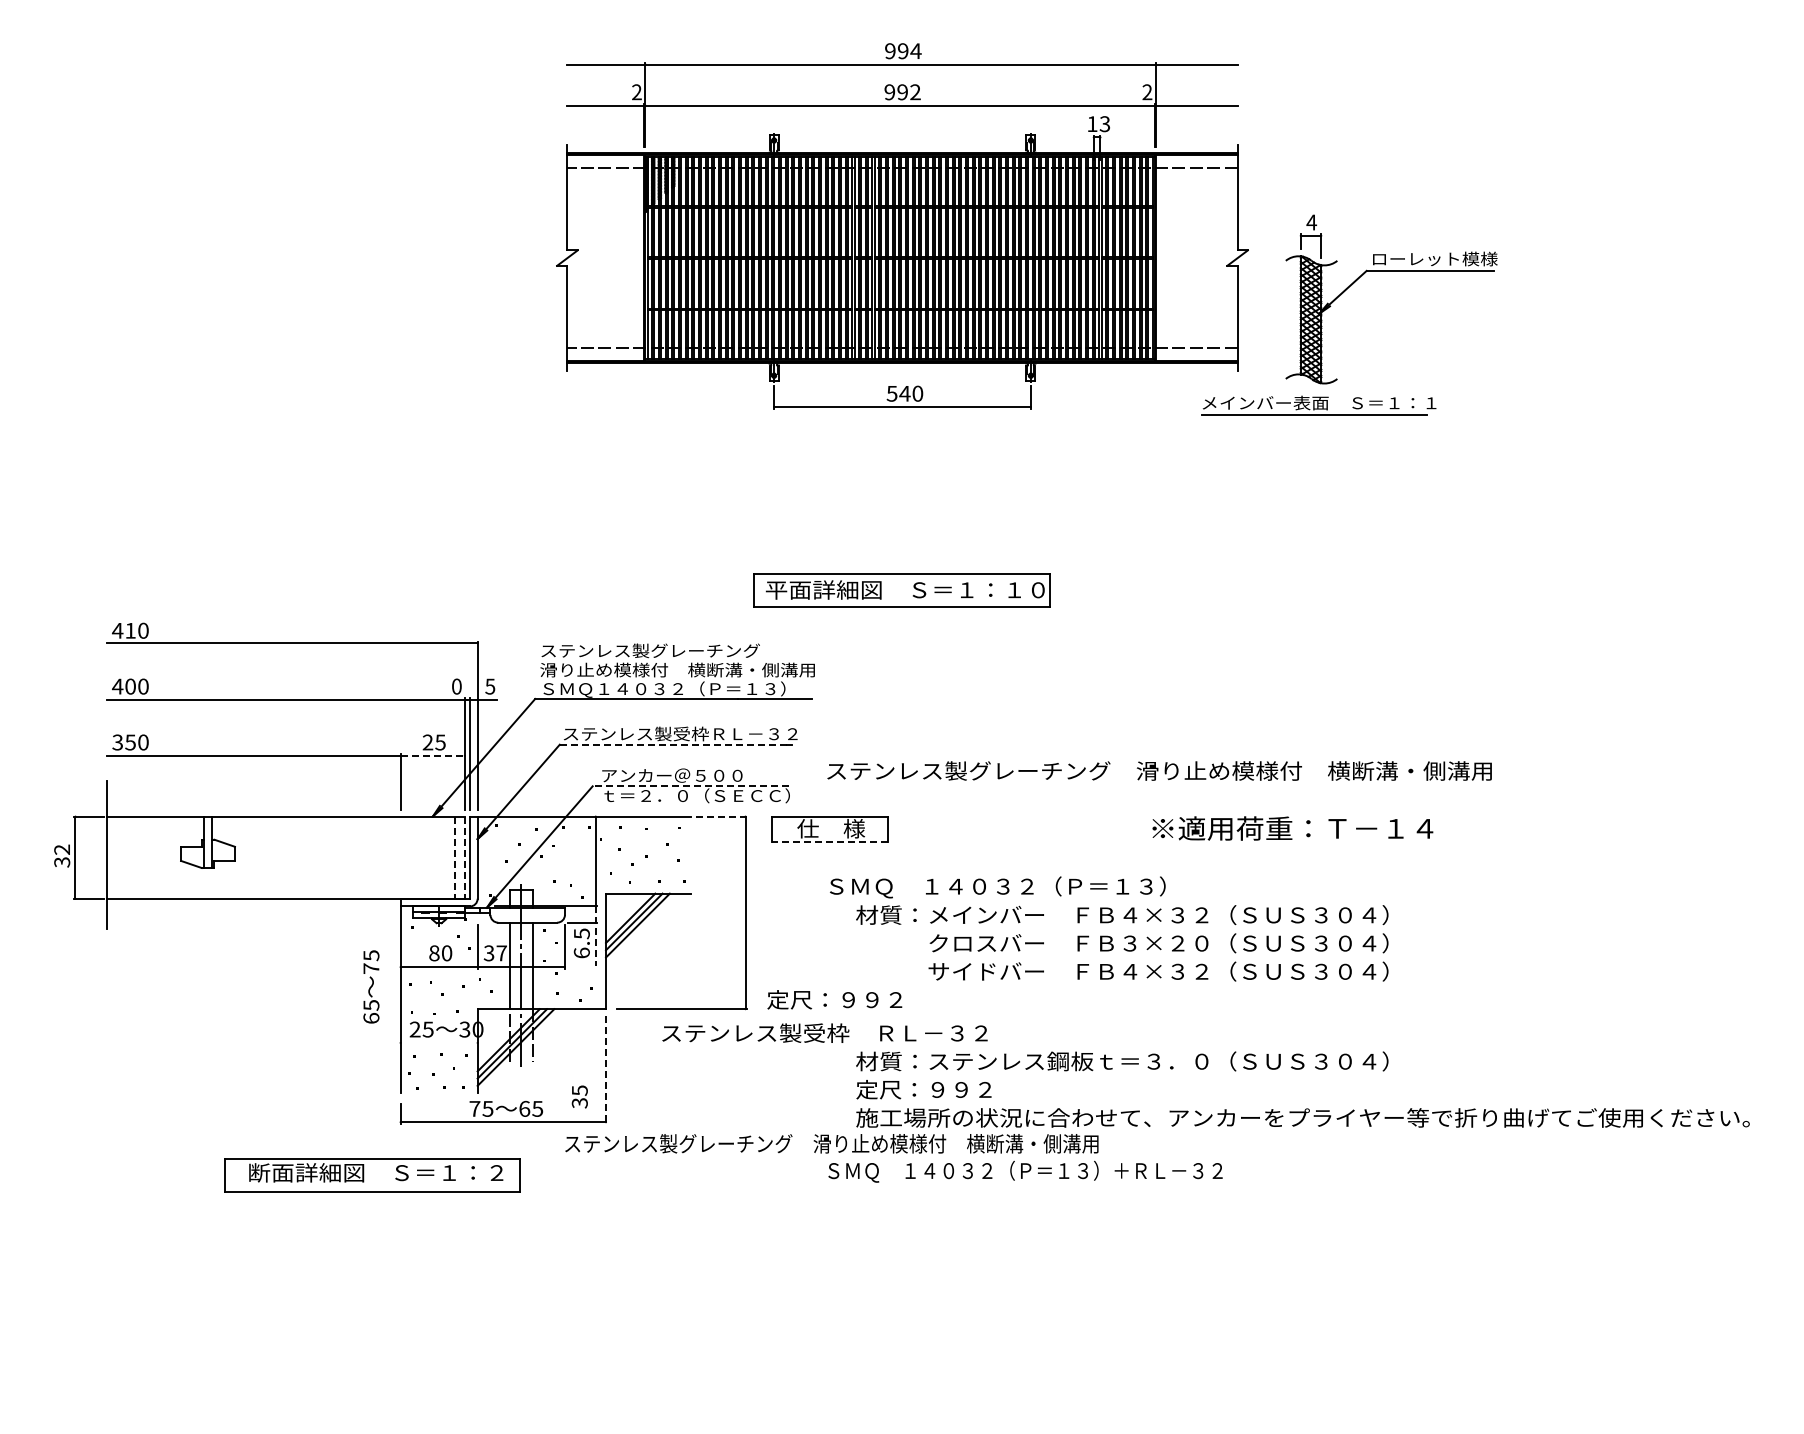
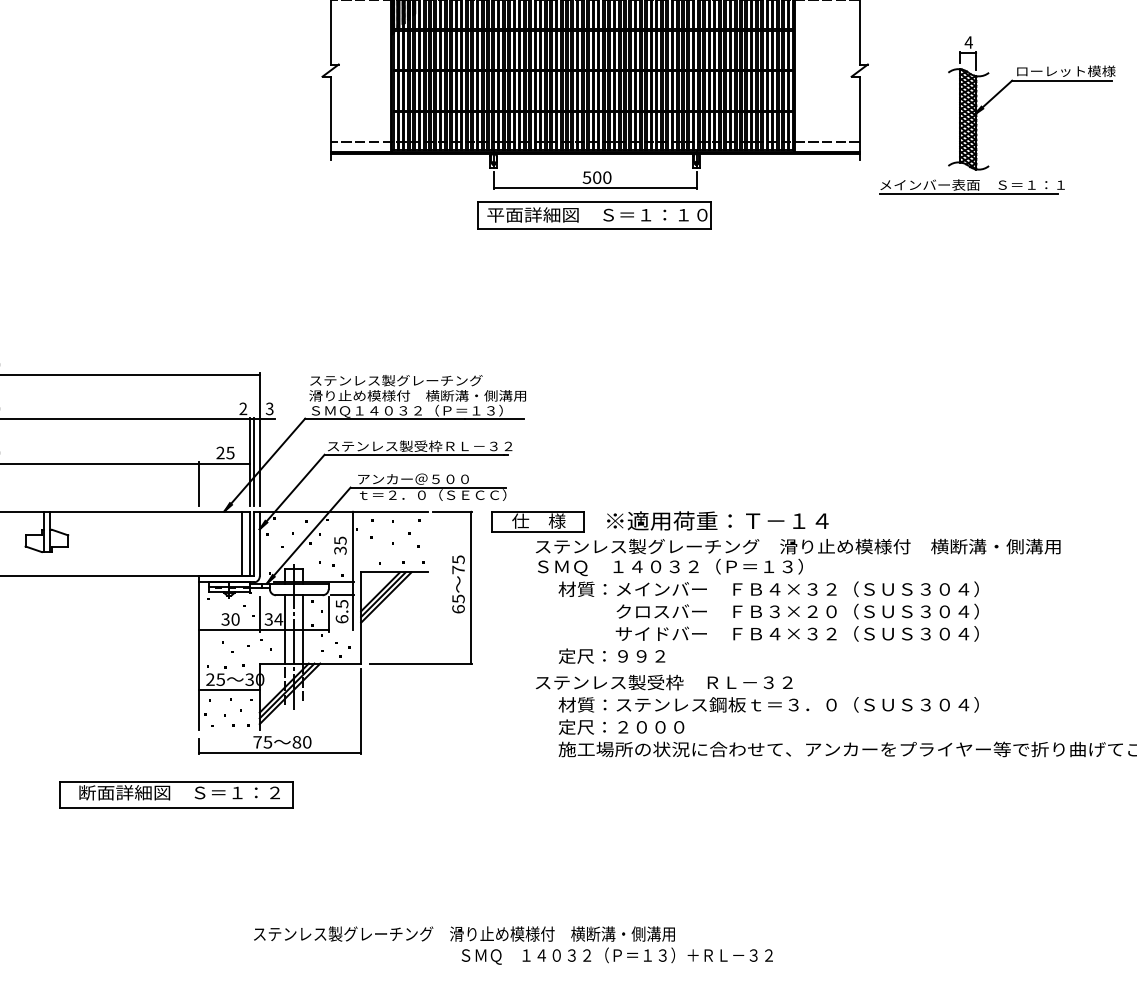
part: (1391, 271) -> (1031, 81), moved
text: (904, 393) -> (596, 177), 540 -> 500
part: (1318, 405) -> (971, 186), moved
part: (901, 590) -> (594, 215), moved
text: (456, 686) -> (243, 408), 0 -> 2
text: (490, 686) -> (269, 408), 5 -> 3
line: (673, 744) -> (414, 454), dashed -> solid
line: (433, 755) -> (224, 463), dashed -> solid
text: (1159, 770) -> (798, 546), moved
line: (690, 786) -> (427, 487), dashed -> solid
line: (722, 816) -> (453, 511), dashed -> solid
text: (1292, 828) -> (717, 520), moved
line: (829, 842) -> (537, 531), dashed -> solid
line: (454, 858) -> (241, 544), dashed -> solid
line: (464, 858) -> (249, 544), dashed -> solid
line: (595, 936) -> (352, 606), dashed -> solid
text: (434, 953) -> (225, 619), 80 -> 30
text: (501, 953) -> (278, 619), 37 -> 34
text: (371, 986) -> (458, 584), moved
text: (834, 999) -> (611, 655), moved
text: (824, 1032) -> (663, 681), moved
line: (438, 1042) -> (228, 689), added
line: (606, 1070) -> (361, 711), dashed -> solid
text: (973, 1089) -> (651, 726), 定尺：９９２ -> 定尺：２０００
text: (579, 1096) -> (340, 545), moved
text: (531, 1108) -> (302, 741), 65 -> 80
text: (893, 1158) -> (513, 945), moved

